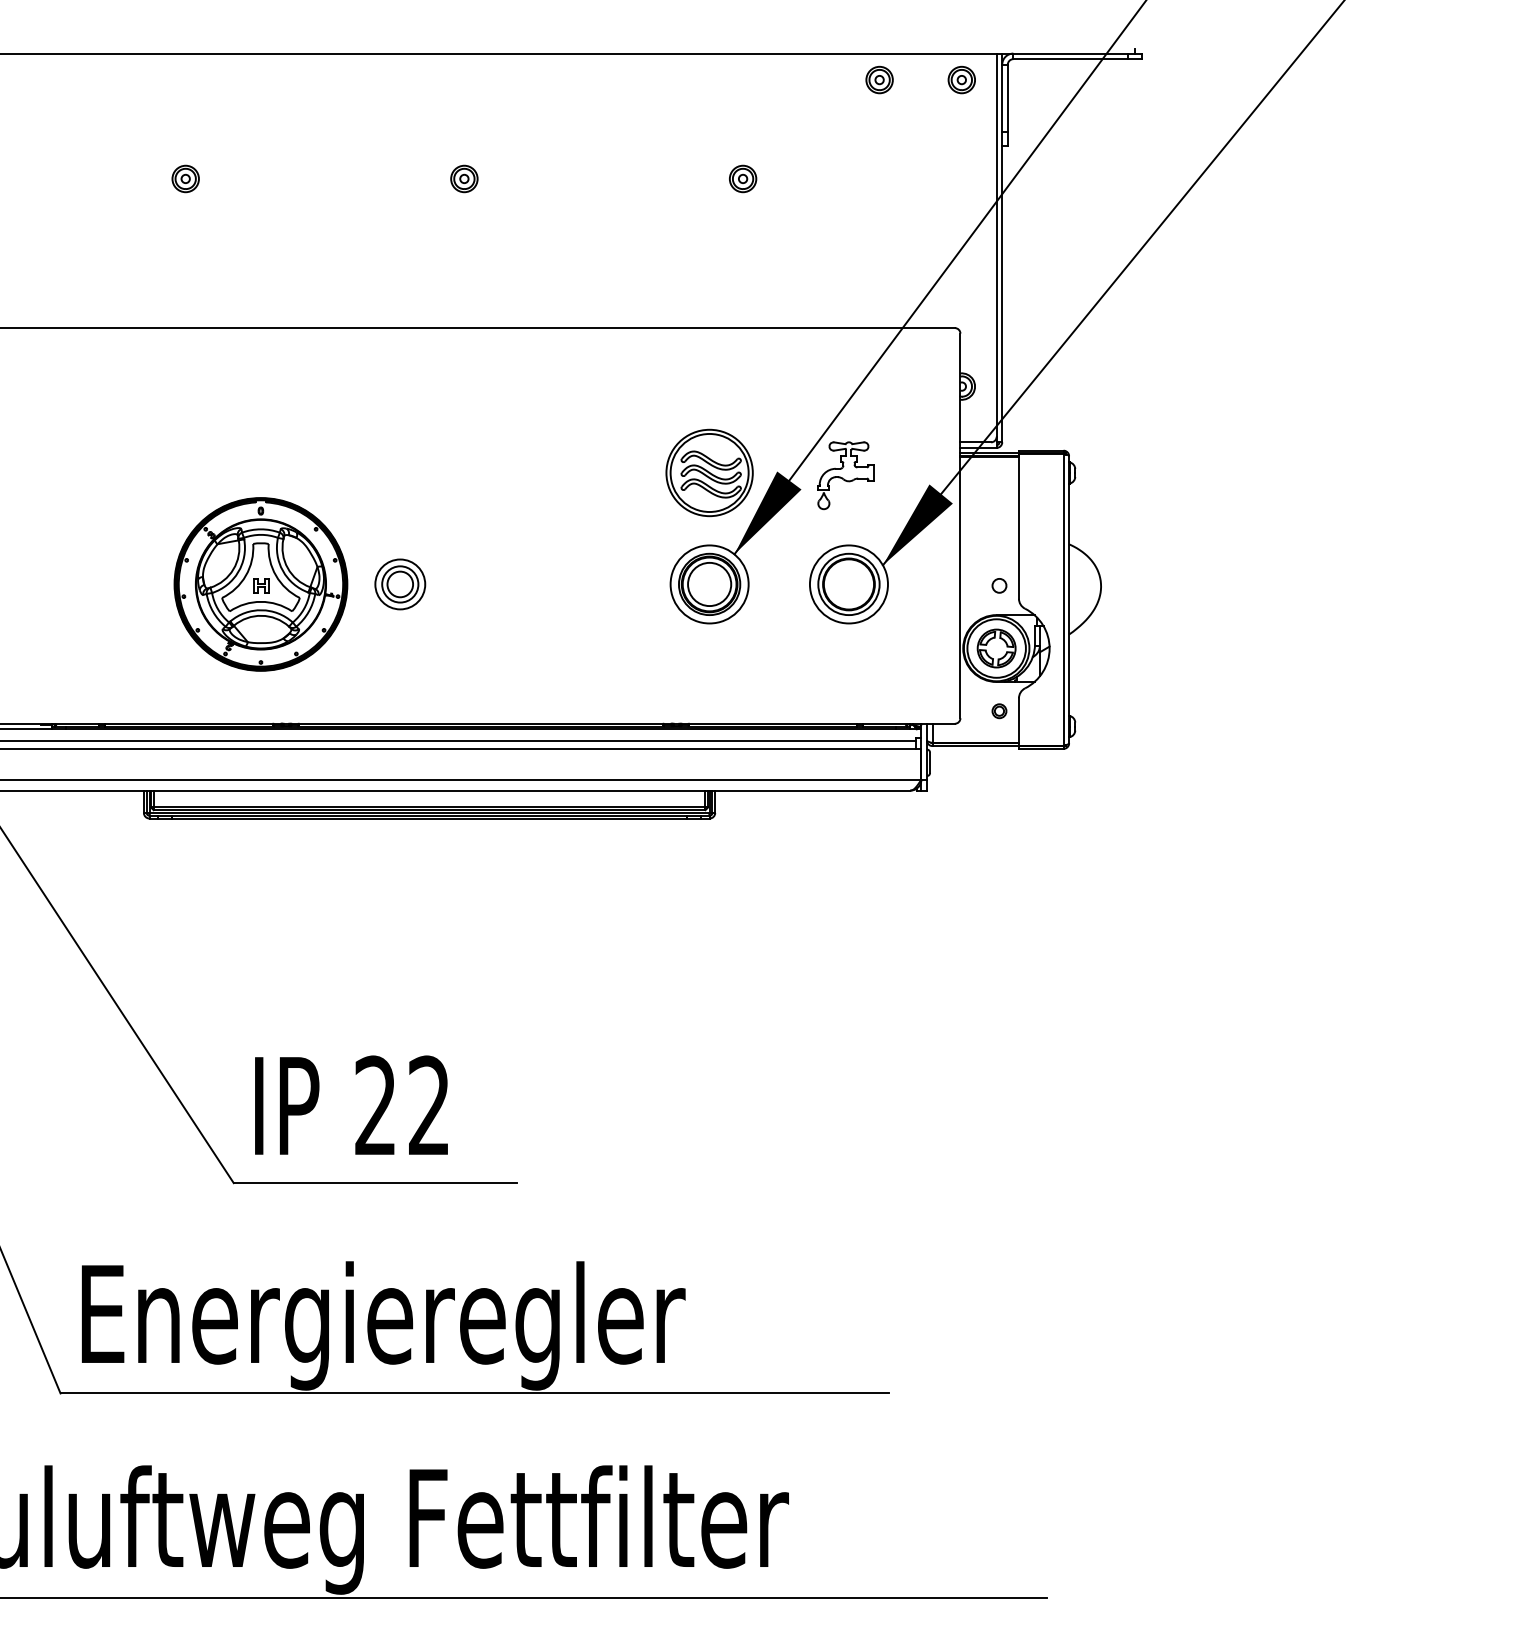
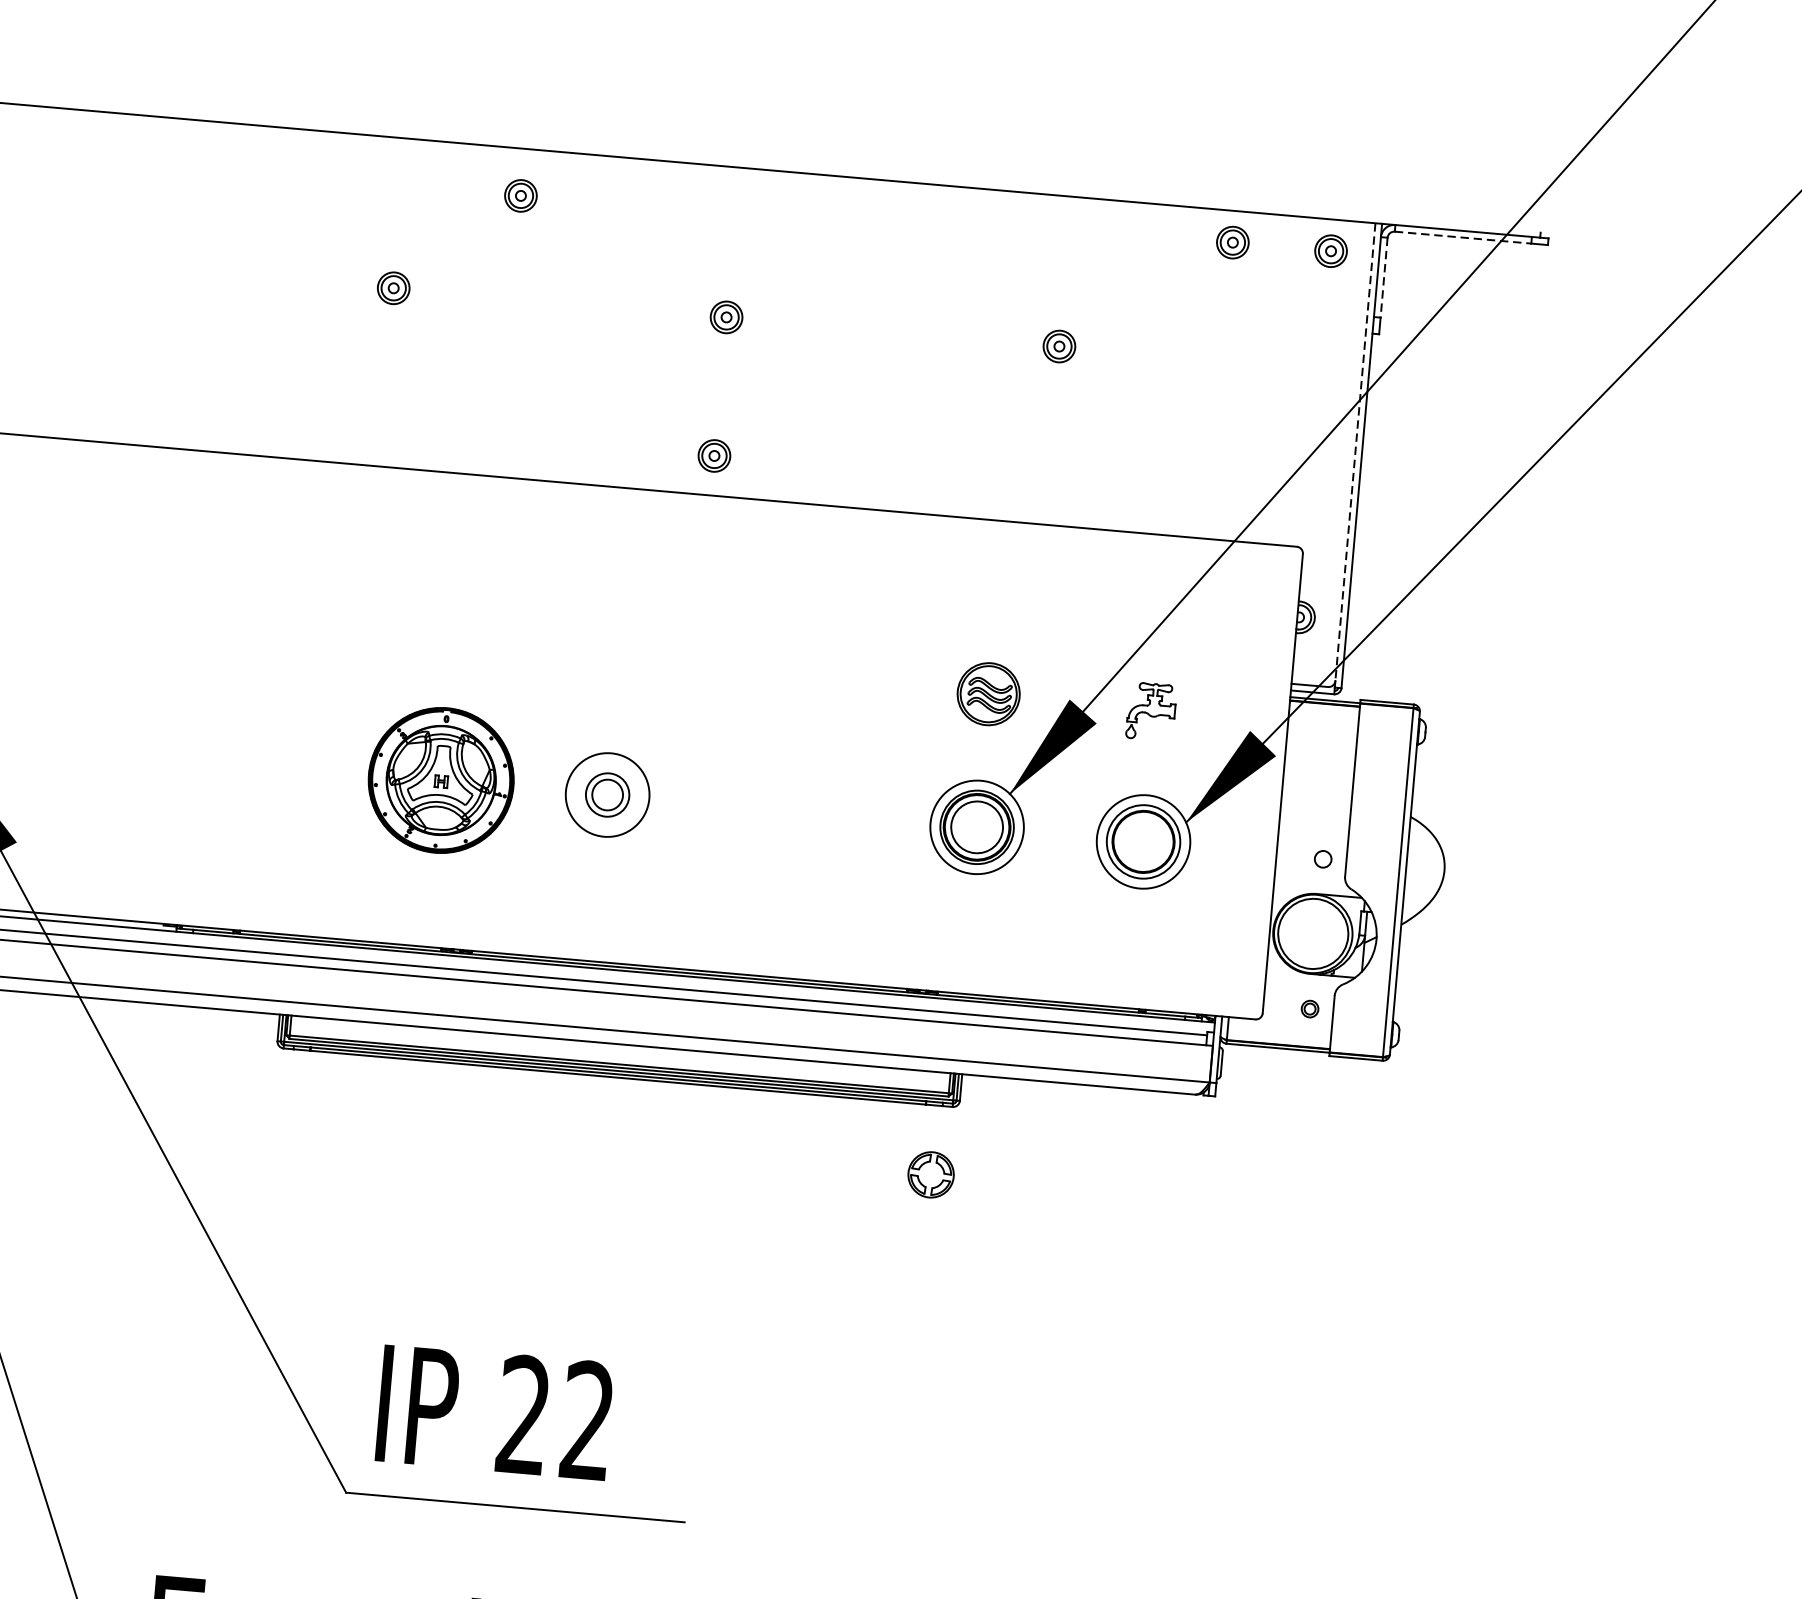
line: (1071, 59) -> (1464, 238), solid -> dashed
part: (284, 92) -> (520, 195), added
line: (1007, 98) -> (1383, 278), solid -> dashed
line: (996, 245) -> (1355, 452), solid -> dashed
part: (464, 294) -> (714, 455), added
part: (709, 472) -> (988, 693), size x0.6
part: (845, 475) -> (1150, 711), size x0.7
part: (260, 584) -> (440, 780), size x0.7
circle: (400, 584) -> (607, 795), size x1.4
part: (996, 648) -> (930, 1174), moved

